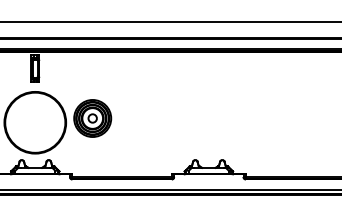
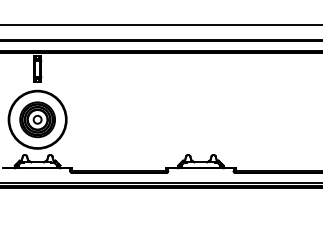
part: (92, 118) -> (37, 119), moved

